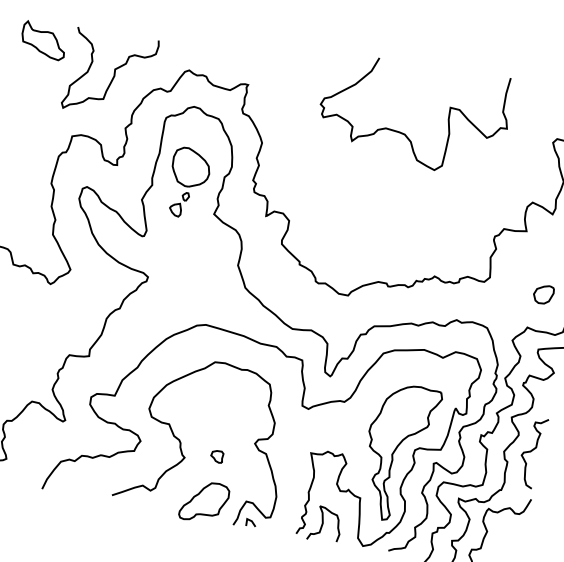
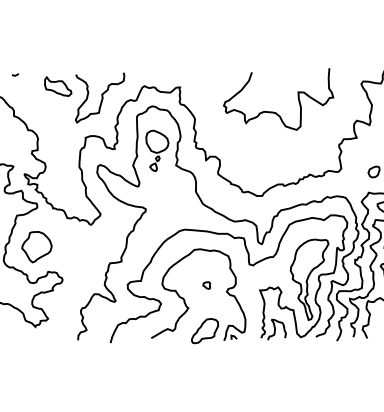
curve: (401, 131) -> (273, 111), moved
part: (216, 456) -> (206, 285), moved

